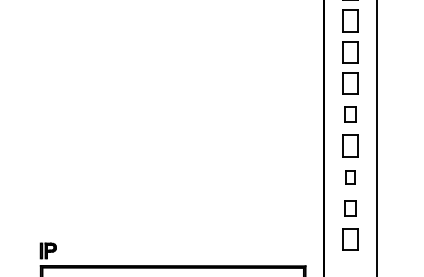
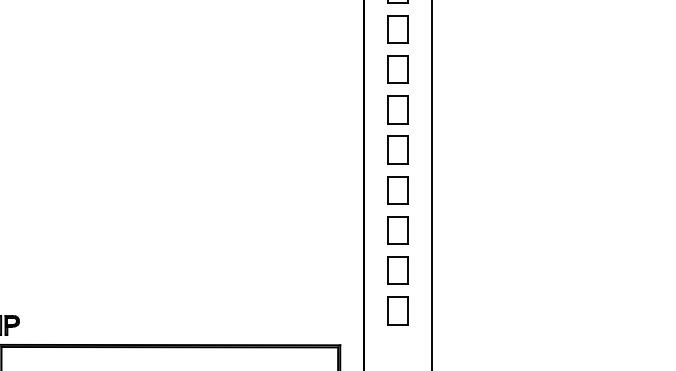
part: (350, 114) -> (397, 149), size x1.43
part: (350, 177) -> (397, 230), size x1.67
part: (350, 208) -> (397, 270), size x1.43

